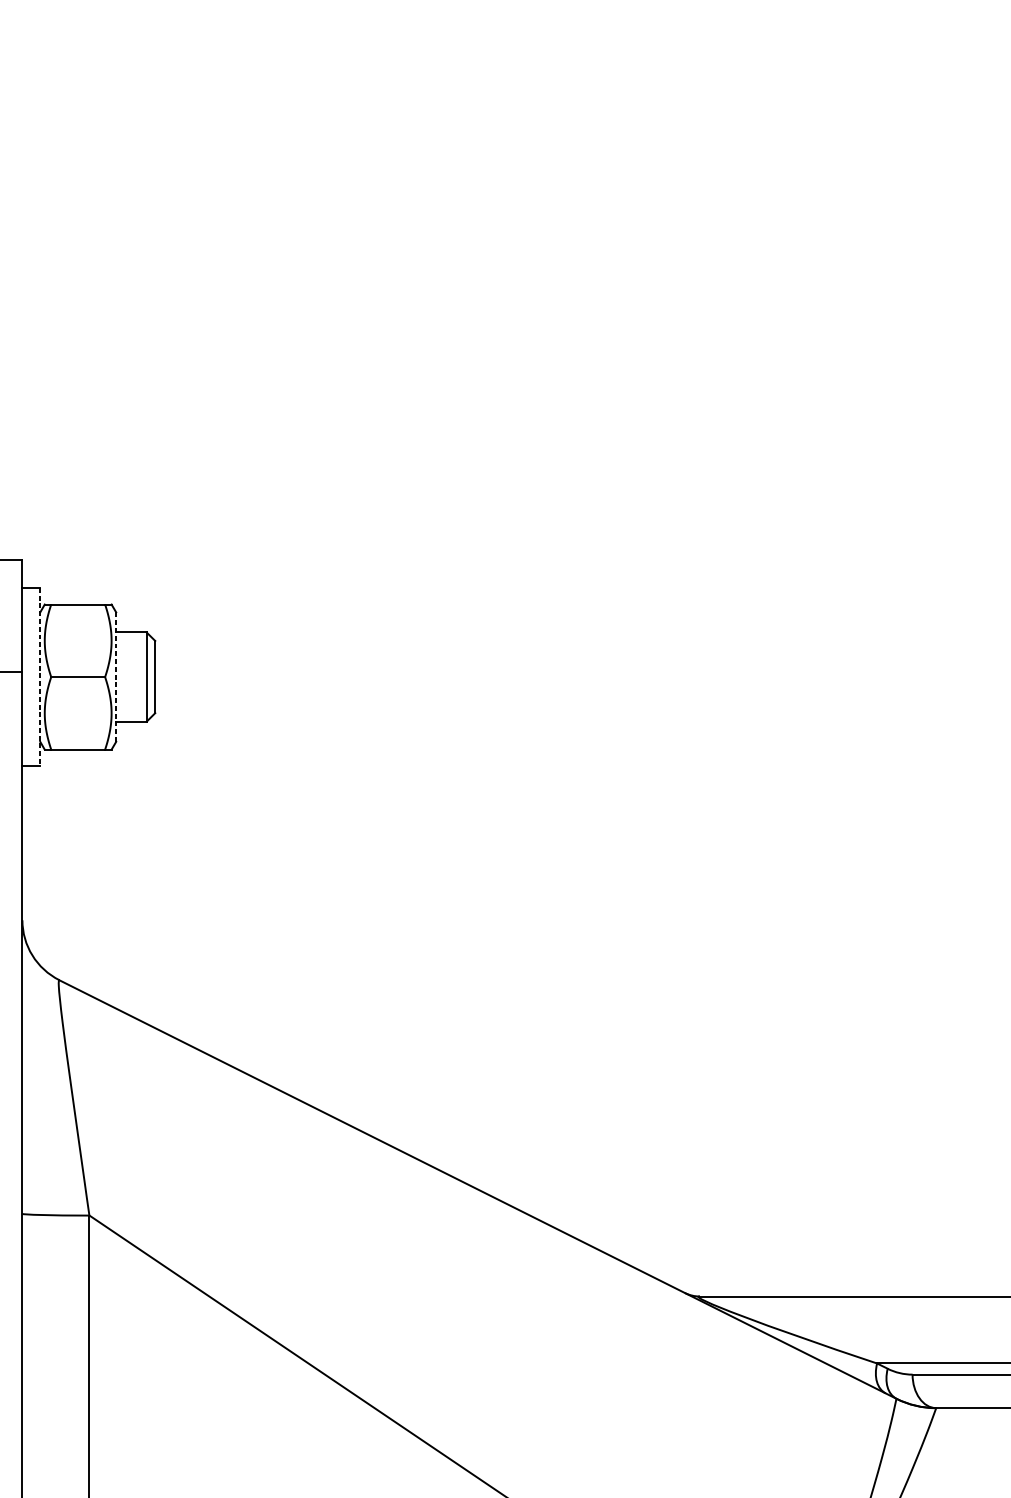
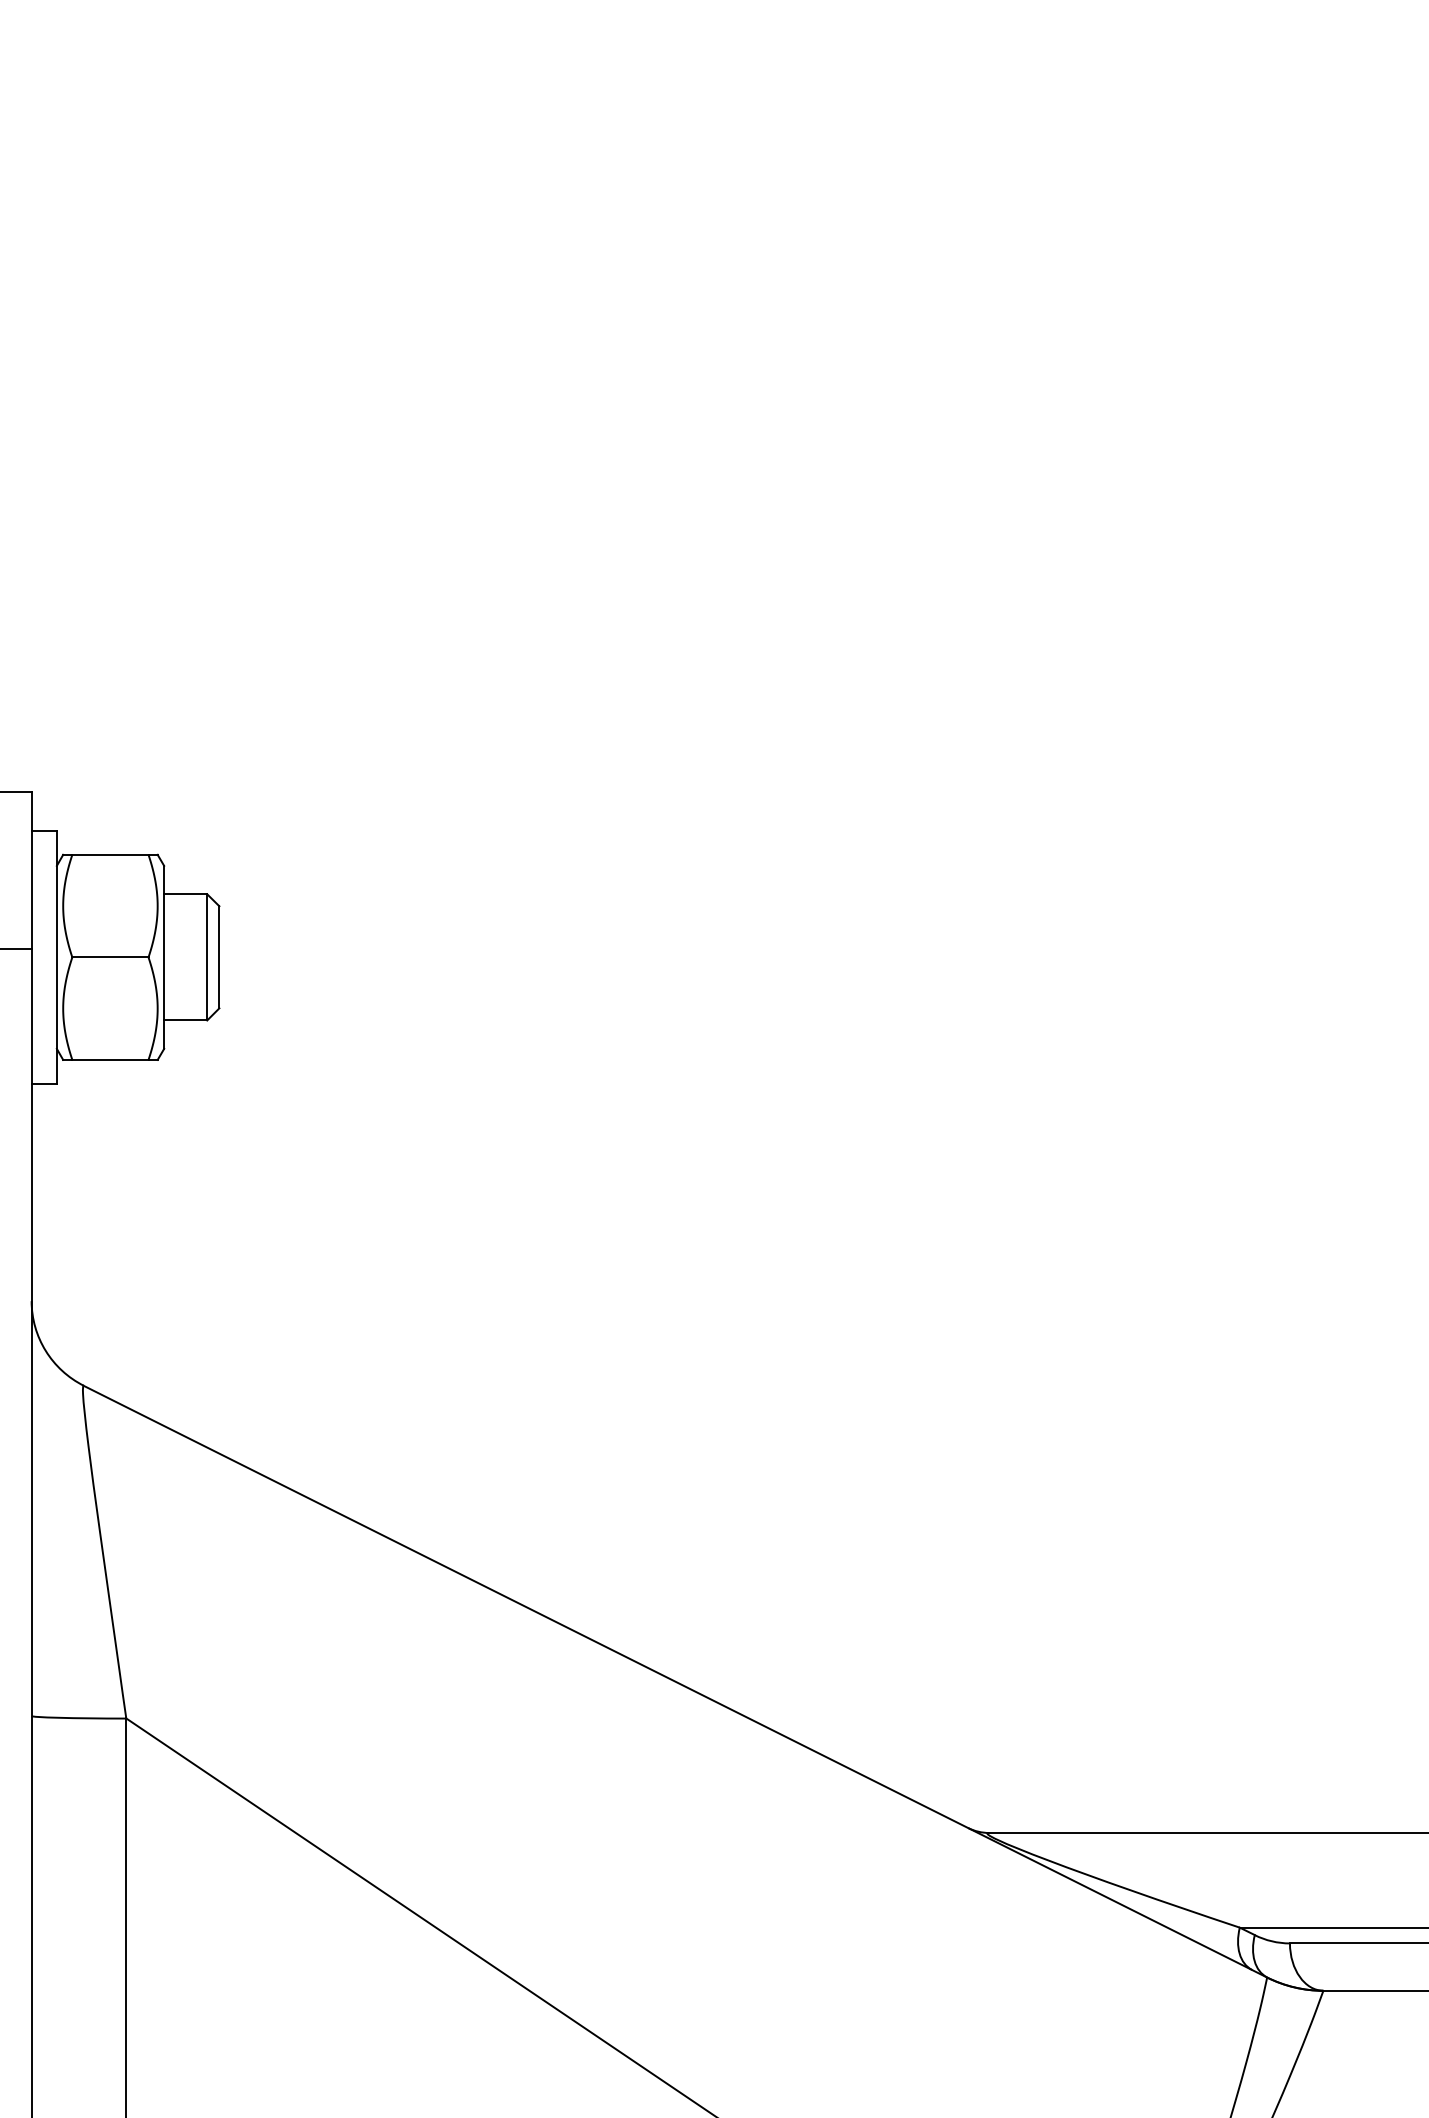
line: (40, 677) -> (56, 957), dashed -> solid
line: (116, 677) -> (164, 957), dashed -> solid

